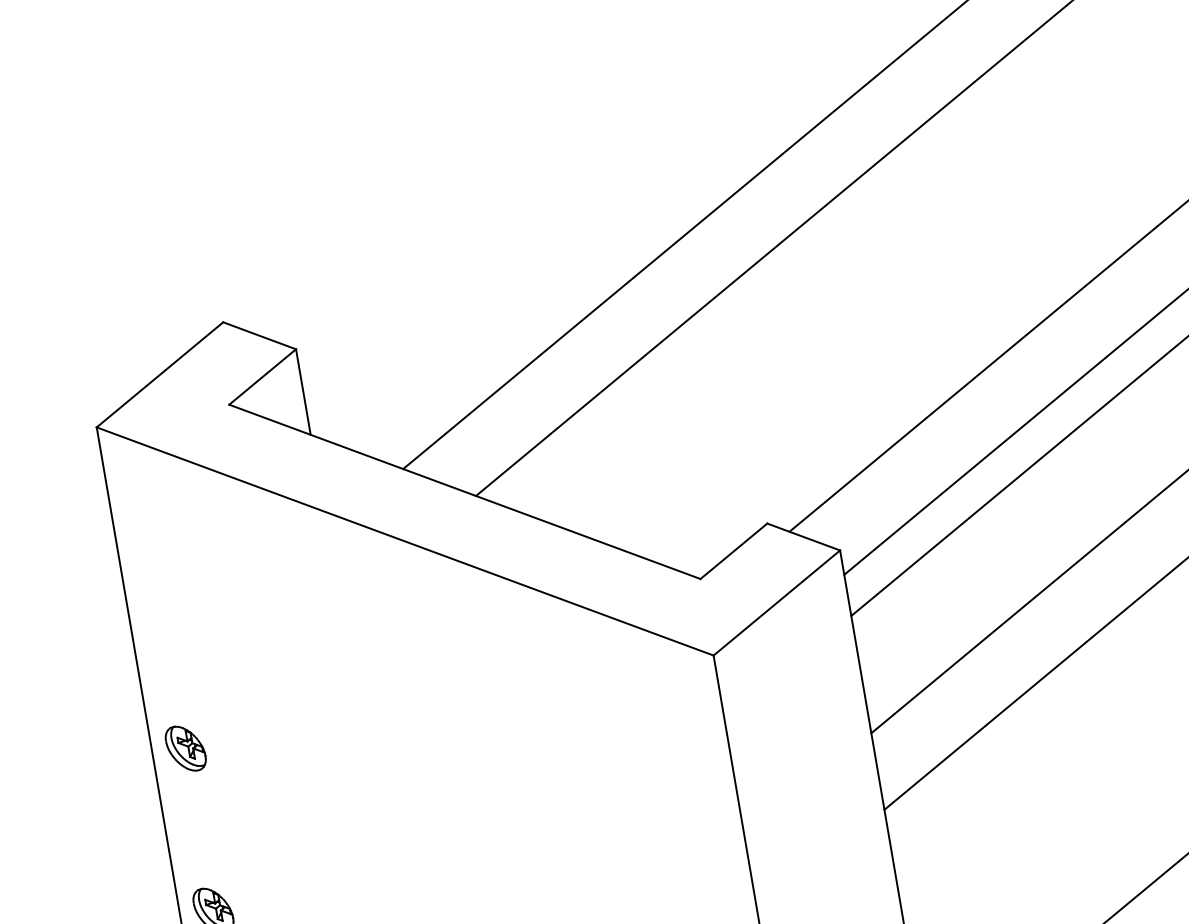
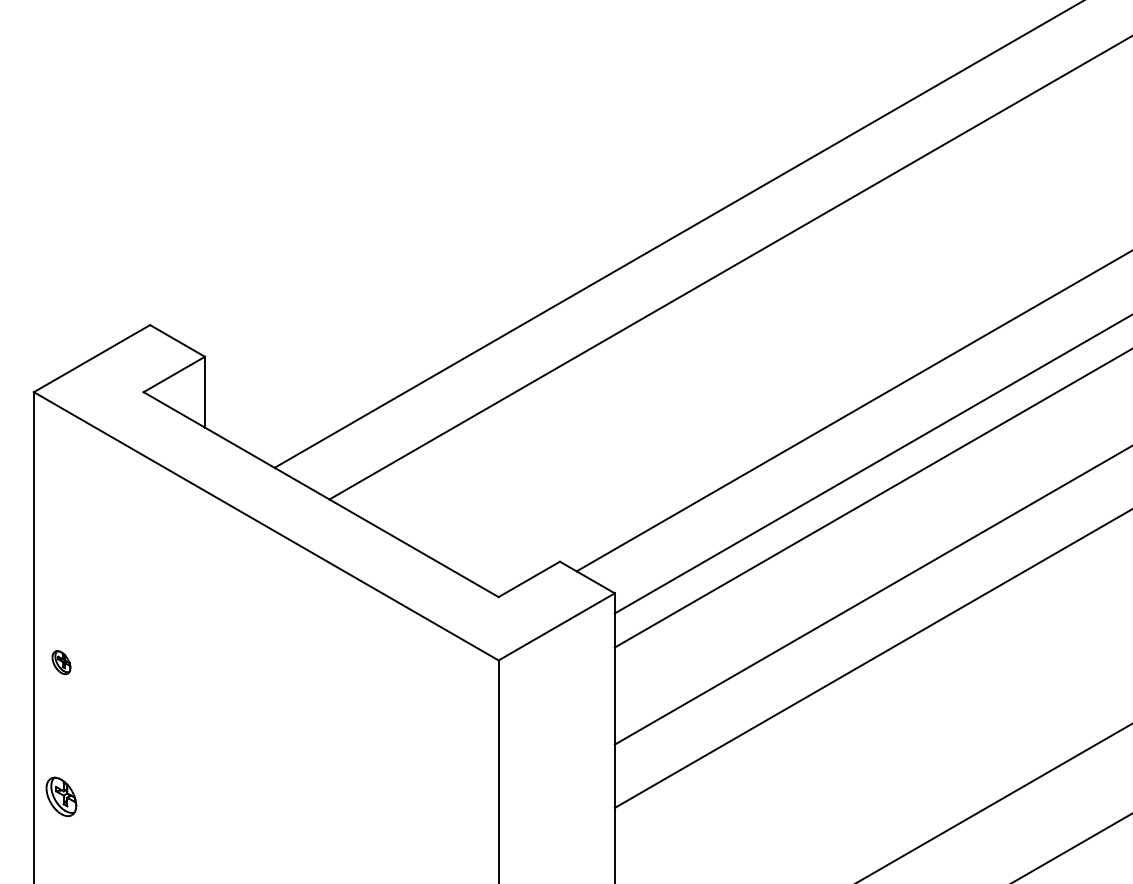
part: (185, 748) -> (61, 662), size x0.6

